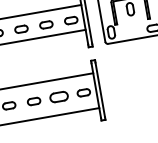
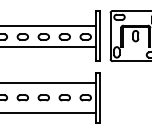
part: (58, 96) -> (64, 97), size x0.71

